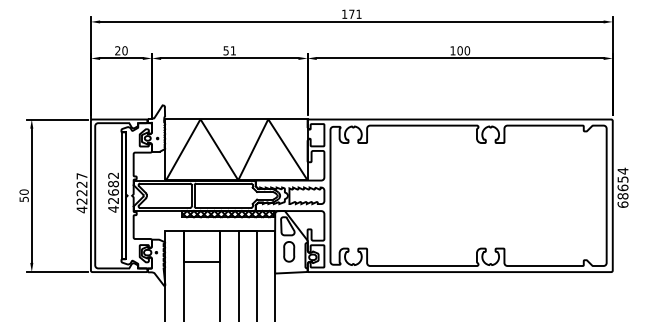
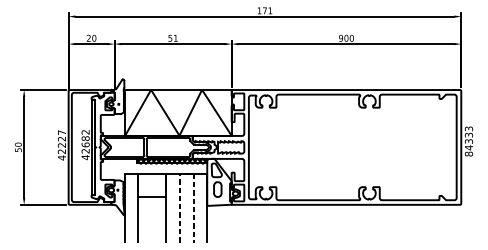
text: (452, 50) -> (340, 38), 100 -> 900
text: (622, 187) -> (468, 141), 68654 -> 84333
line: (248, 230) -> (187, 173), solid -> dashed

